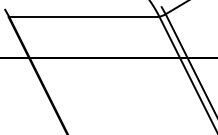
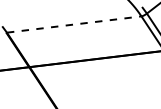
line: (84, 16) -> (74, 24), solid -> dashed

